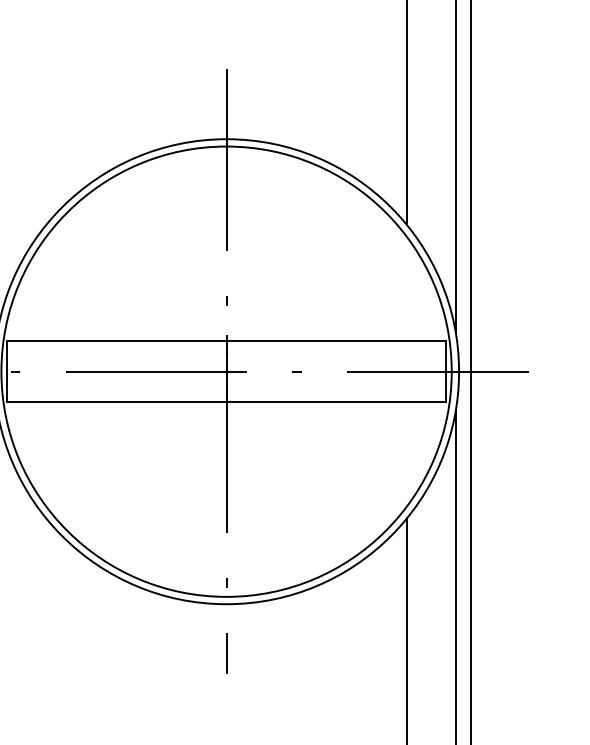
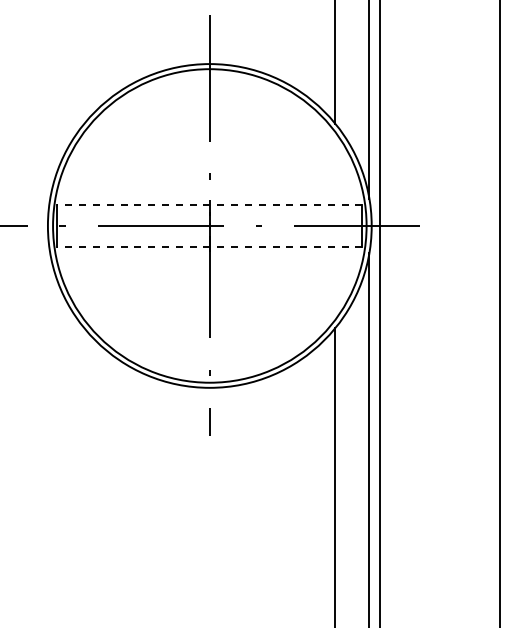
line: (226, 340) -> (209, 204), solid -> dashed
line: (226, 402) -> (209, 247), solid -> dashed

